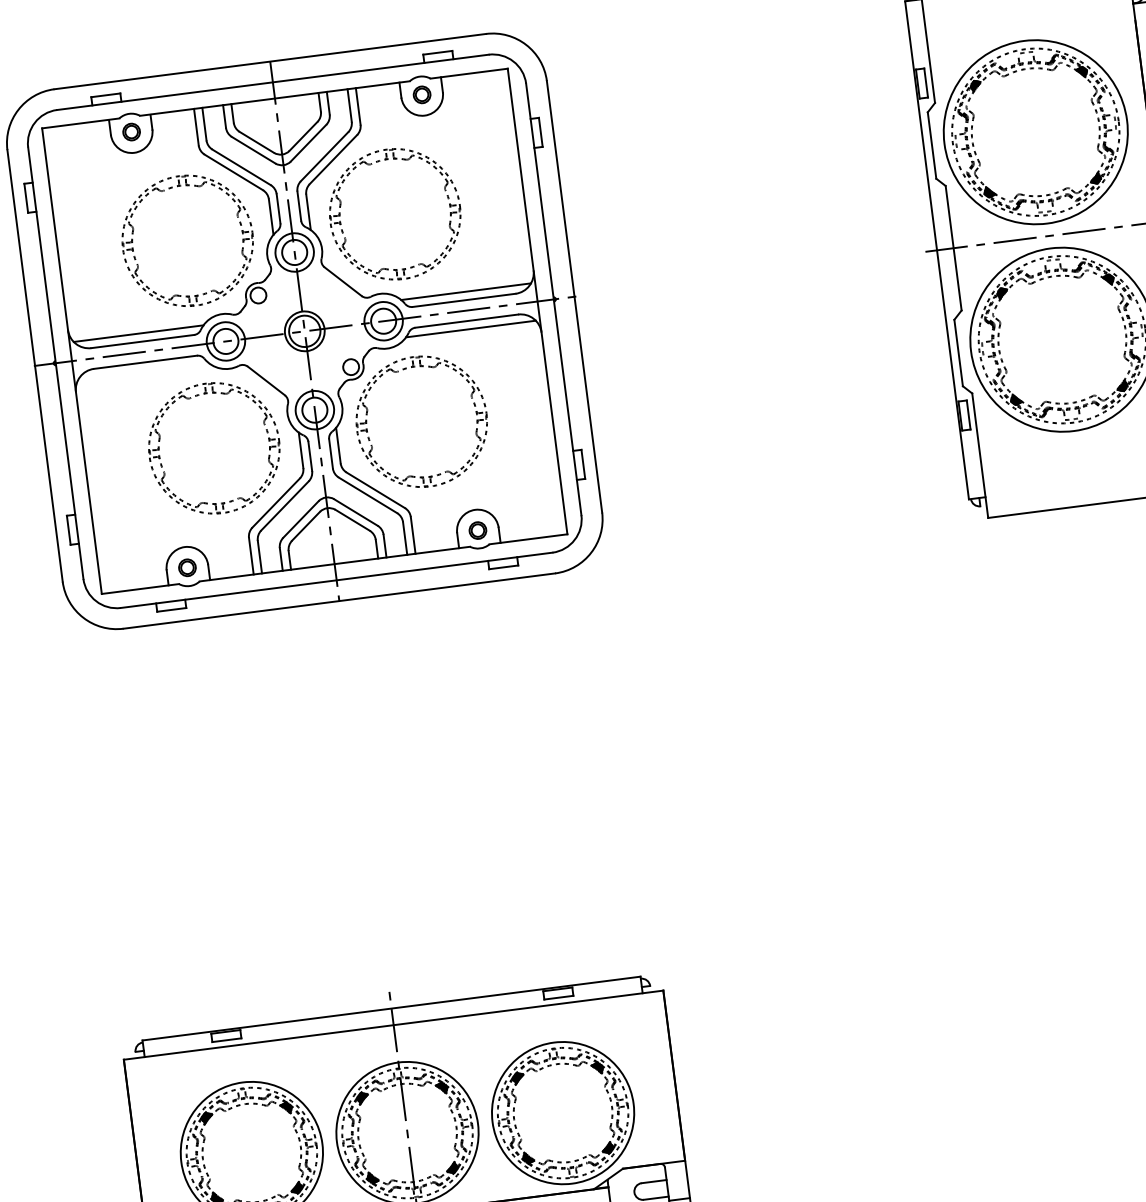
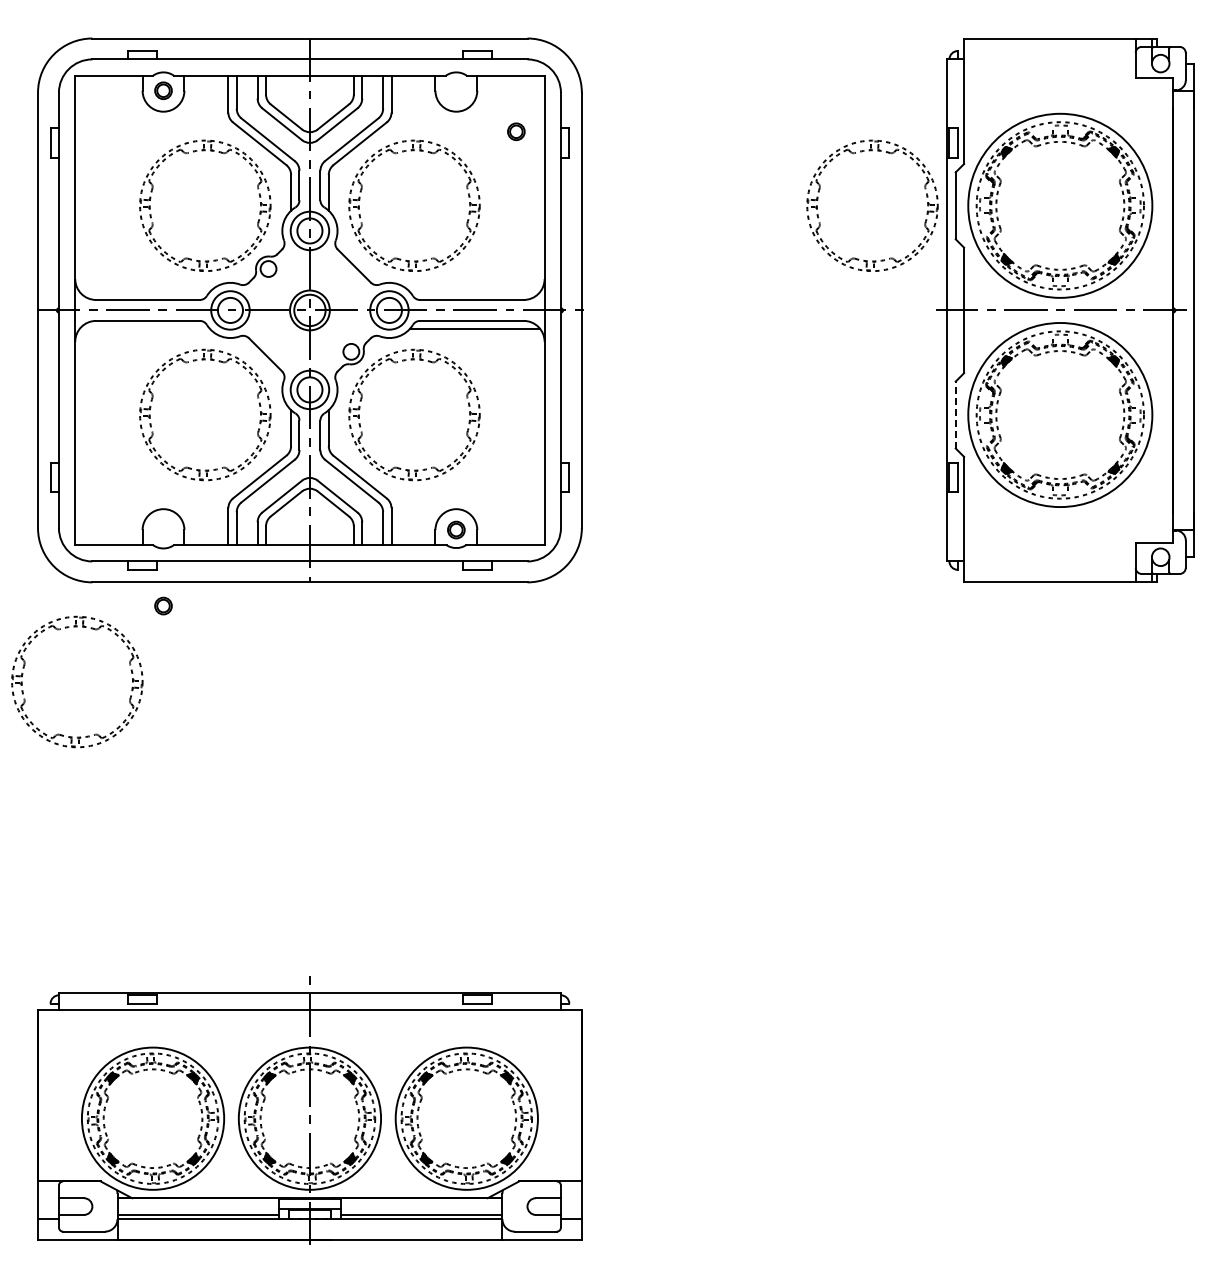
part: (422, 94) -> (516, 131), moved
part: (842, 102) -> (872, 151), added
line: (465, 291) -> (474, 291), removed
line: (138, 333) -> (144, 291), removed
line: (958, 352) -> (955, 414), solid -> dashed
part: (187, 567) -> (163, 605), moved
part: (128, 675) -> (91, 629), added

